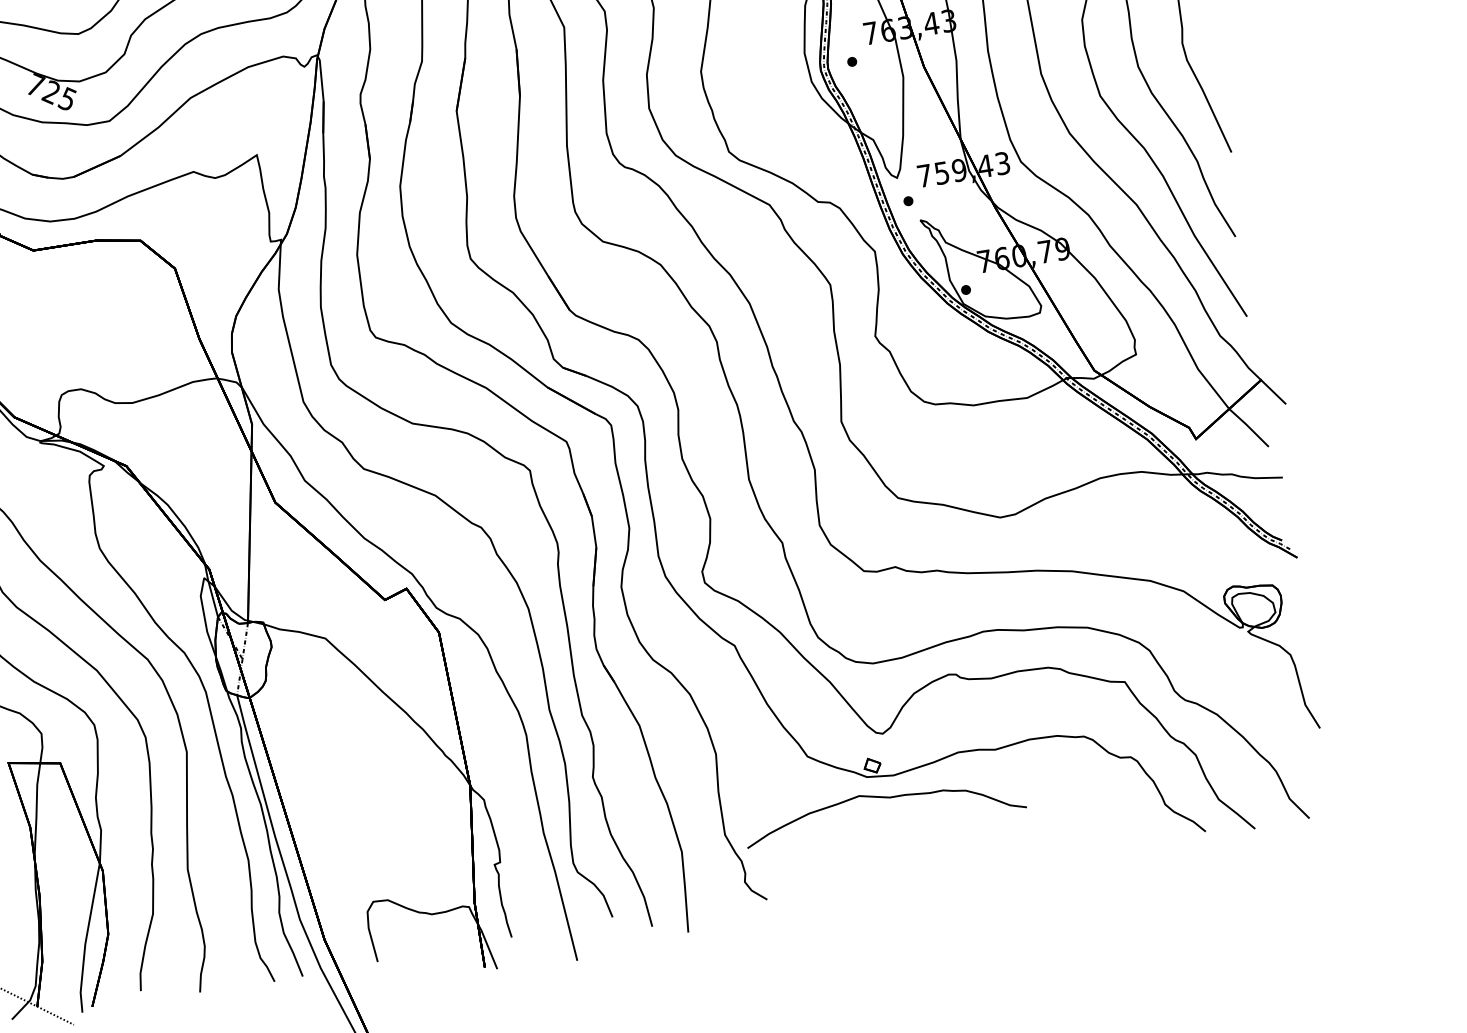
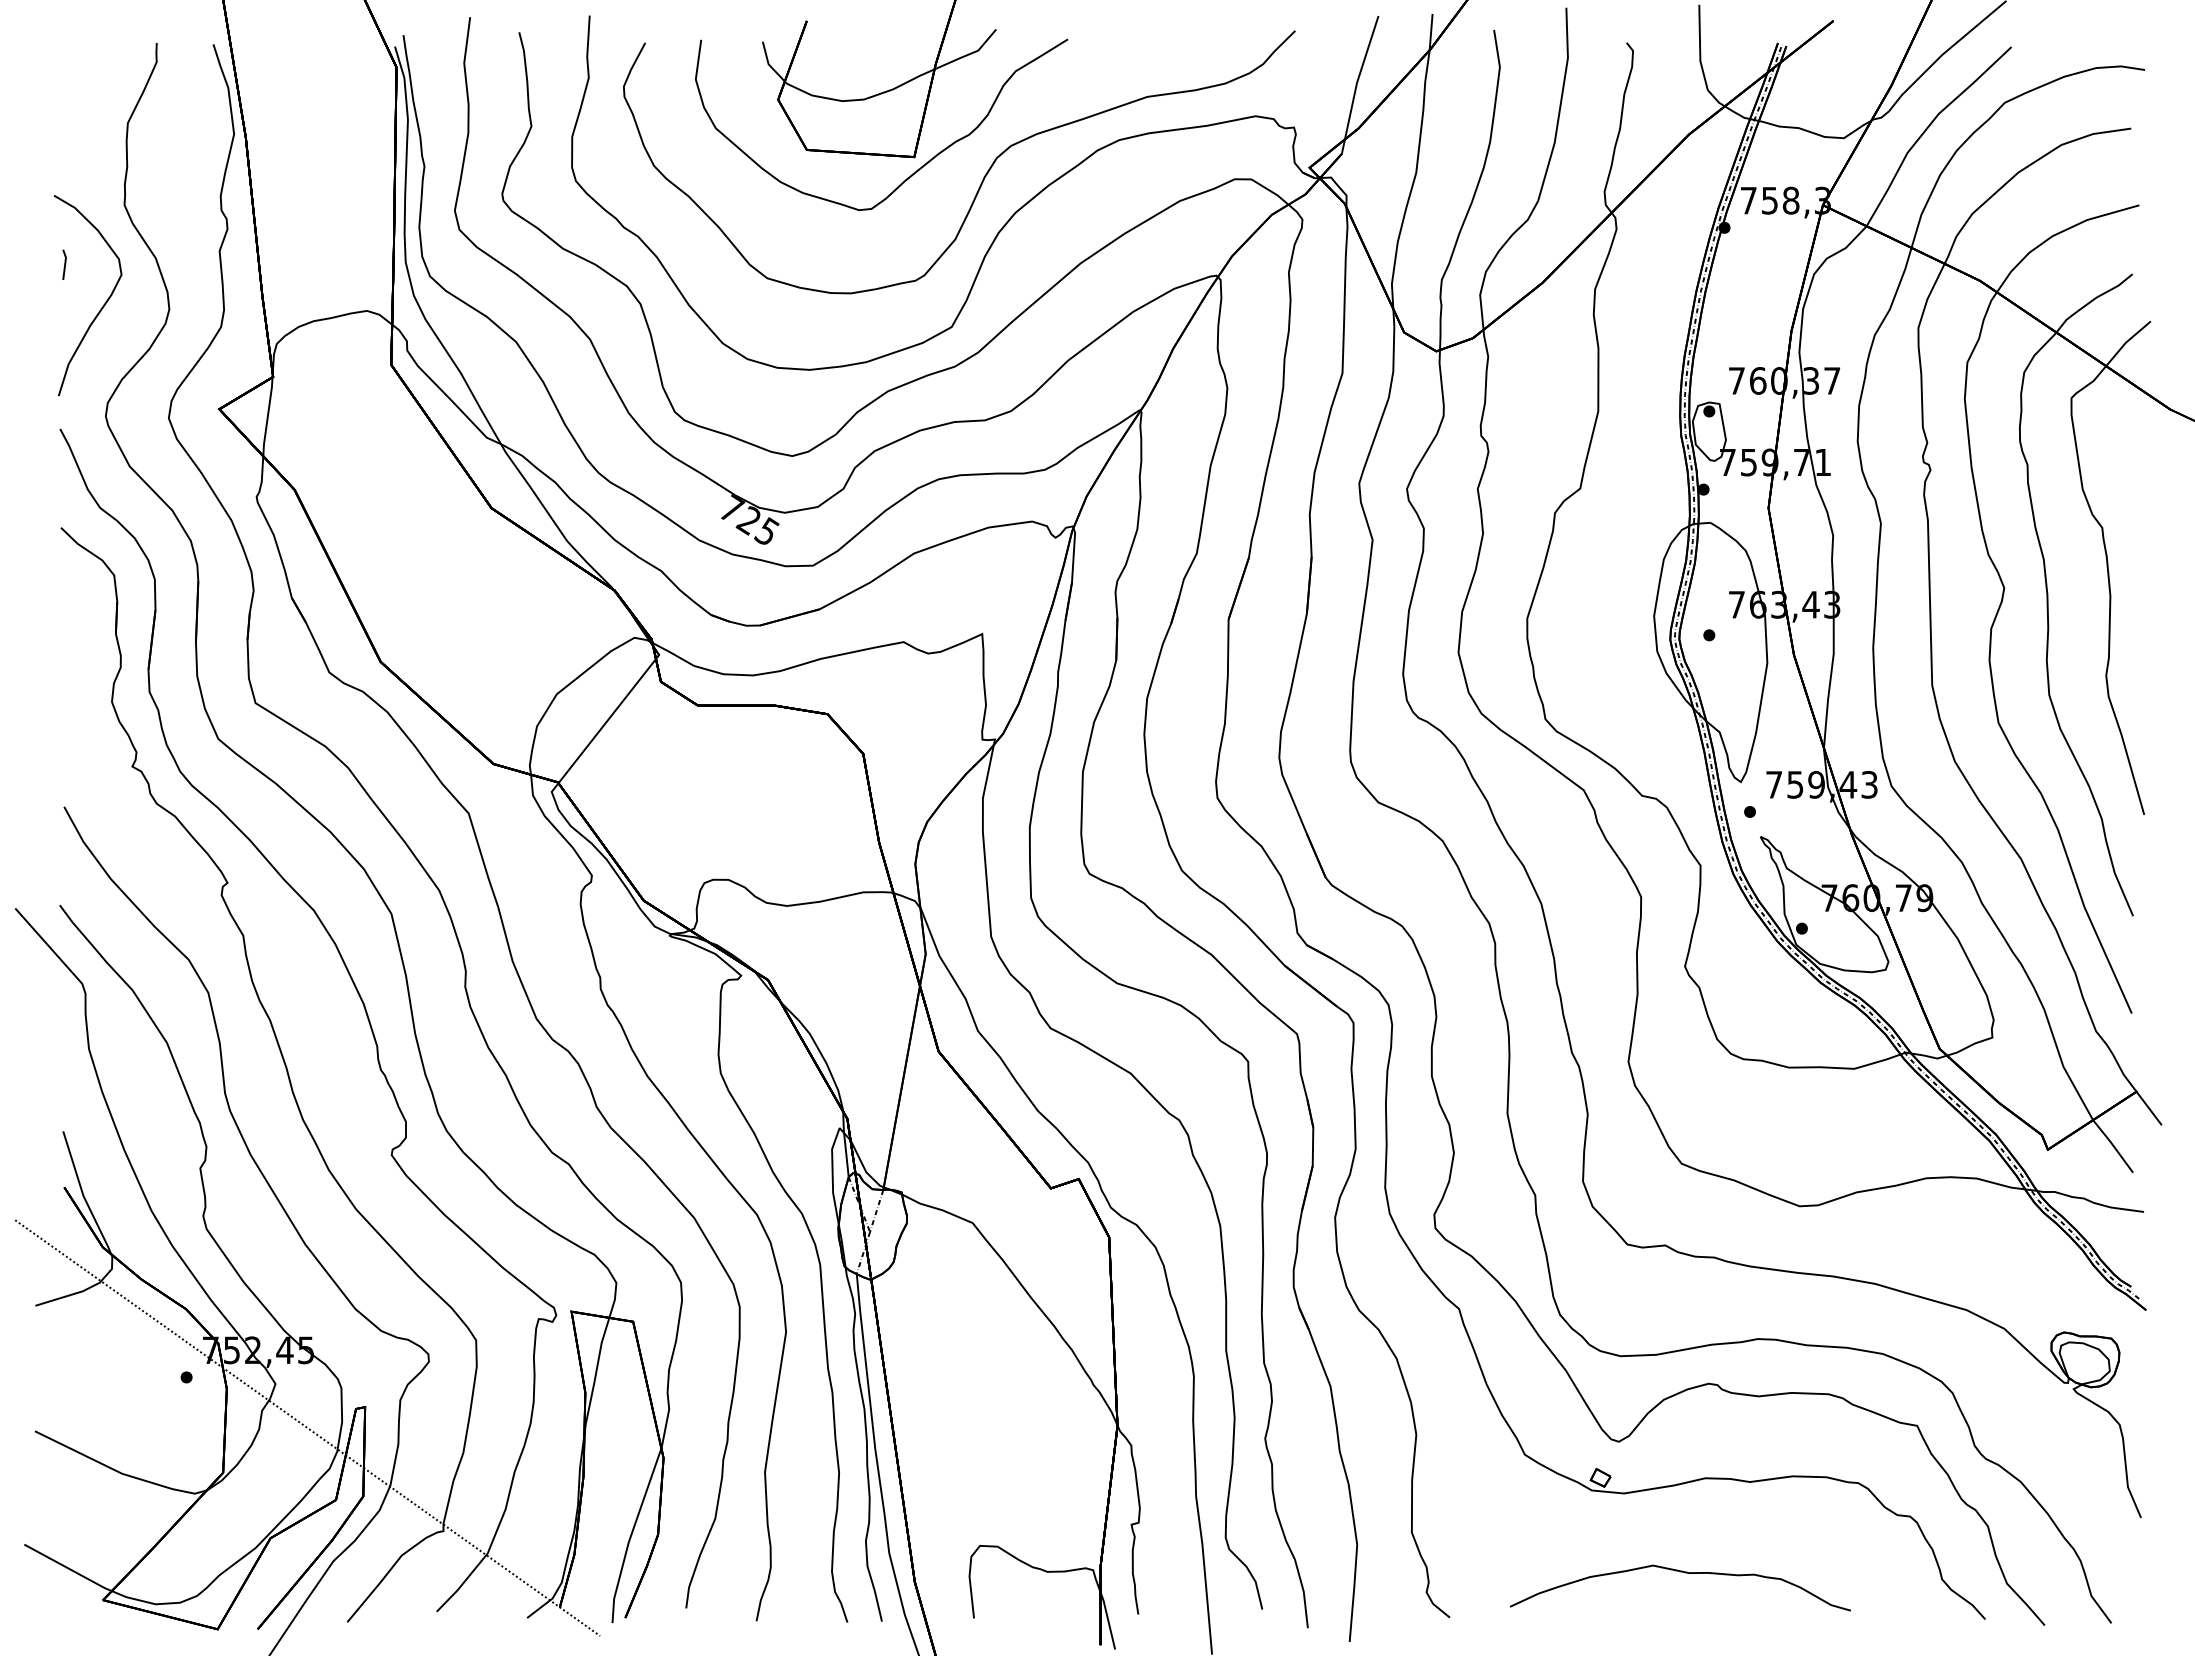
curve: (886, 798) -> (1685, 1573), moved

